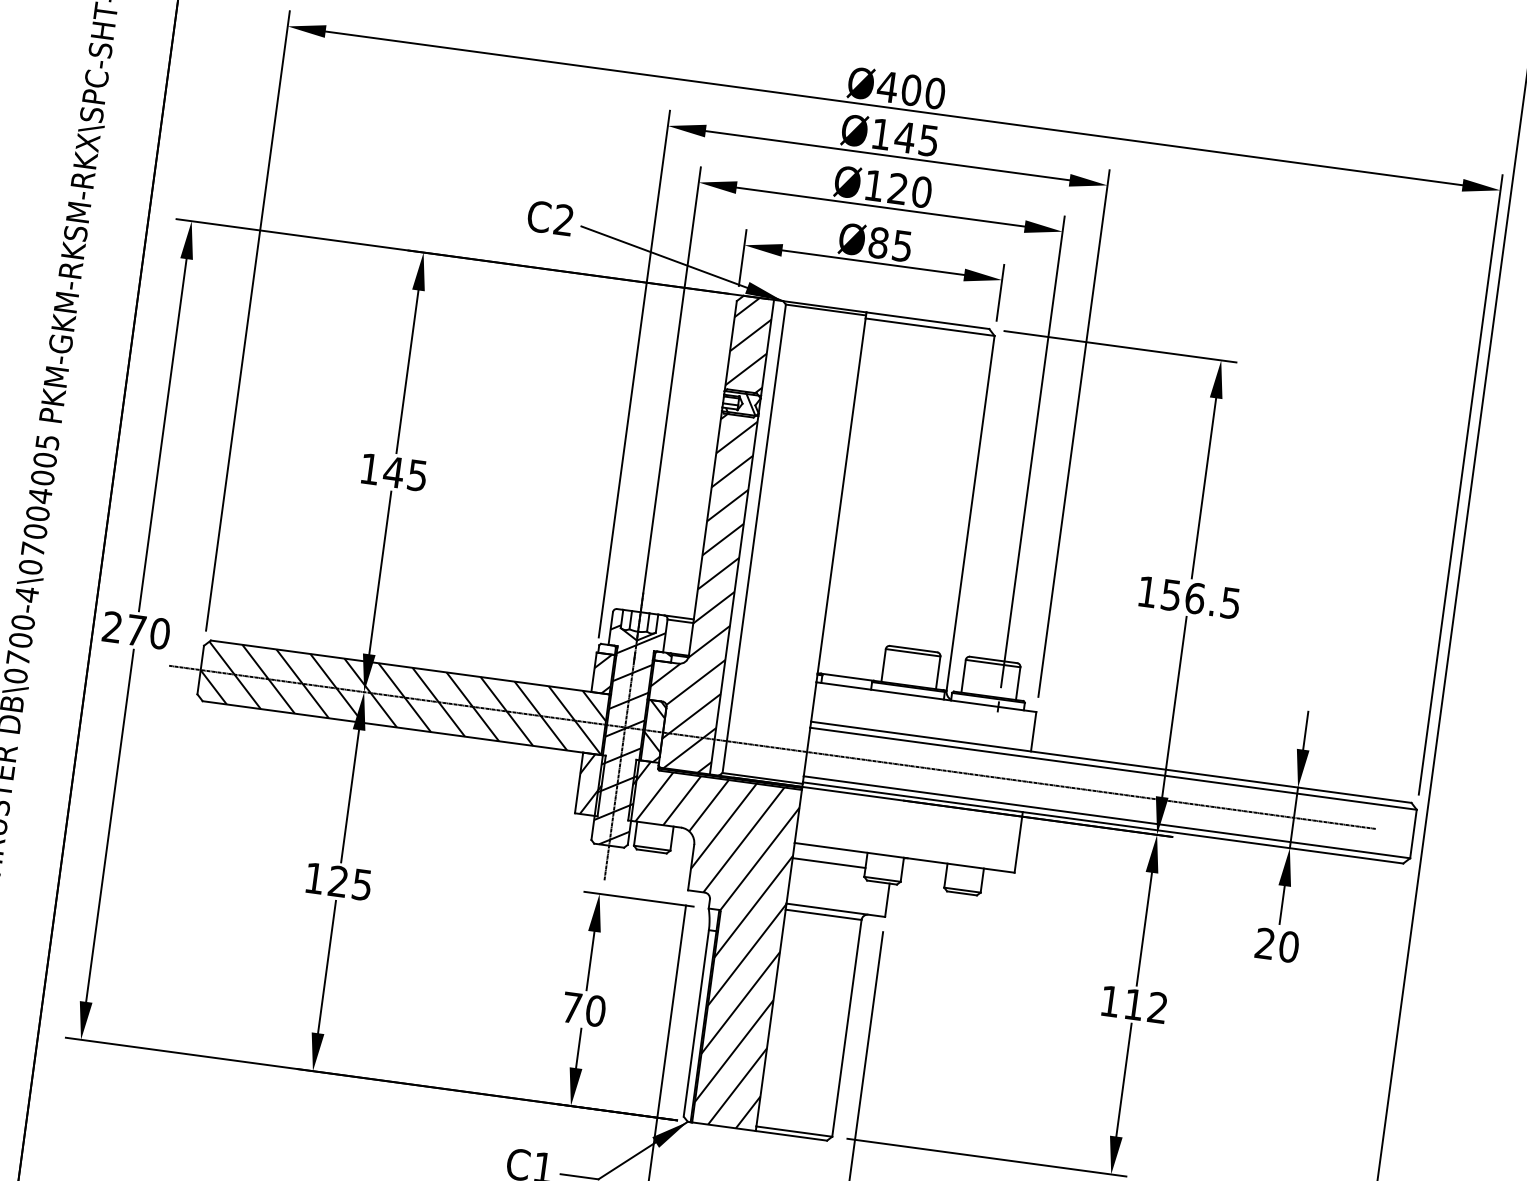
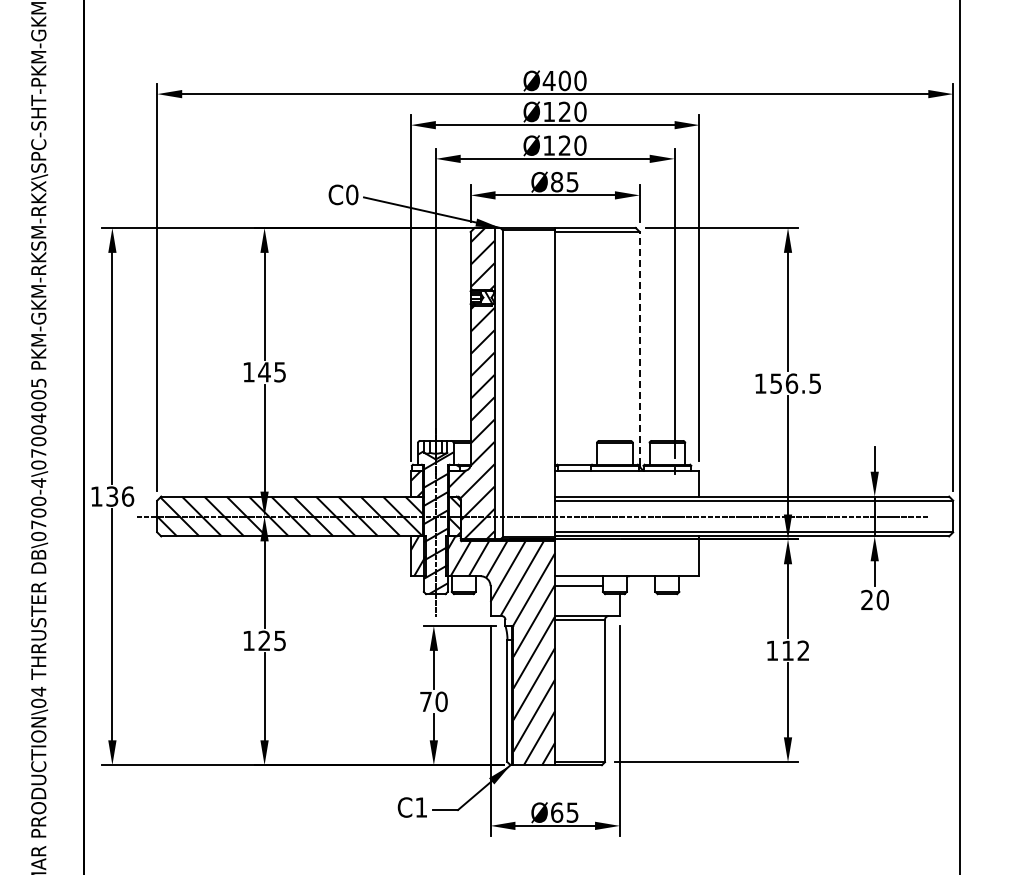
text: (916, 138) -> (572, 111), Ø145 -> Ø120
text: (564, 219) -> (352, 194), C2 -> C0
line: (970, 511) -> (639, 347), solid -> dashed
text: (136, 630) -> (112, 496), 270 -> 136

